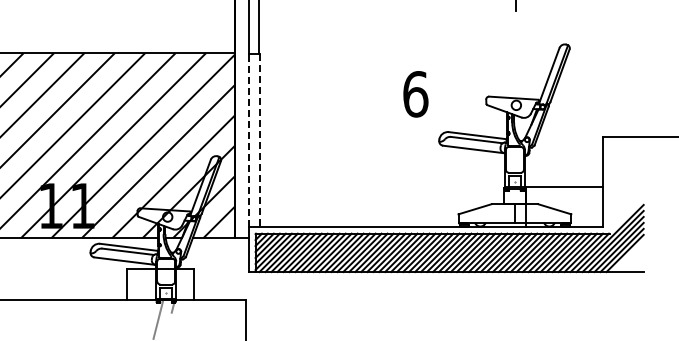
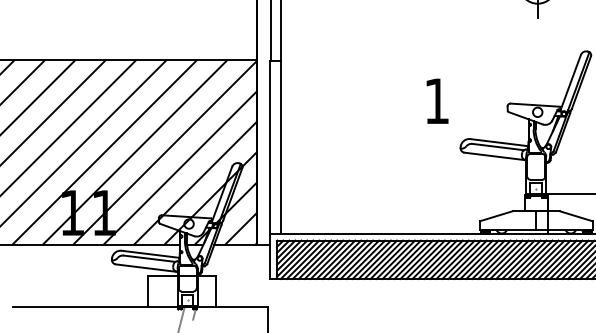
text: (415, 94) -> (436, 101), 6 -> 1
line: (248, 140) -> (269, 147), dashed -> solid
line: (260, 141) -> (281, 148), dashed -> solid

